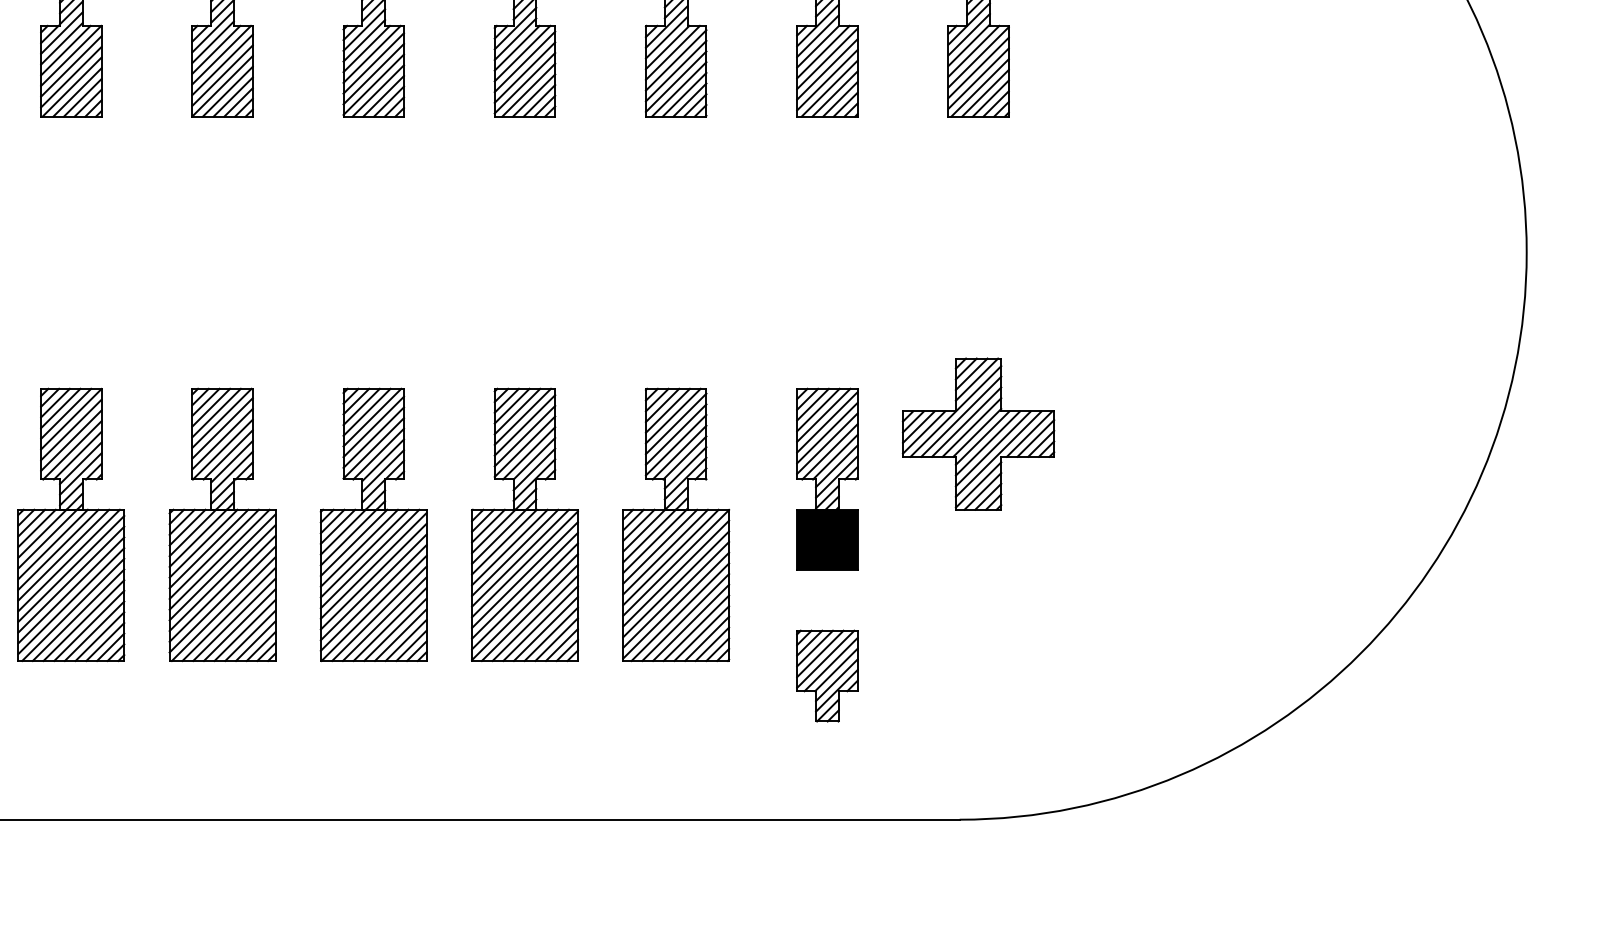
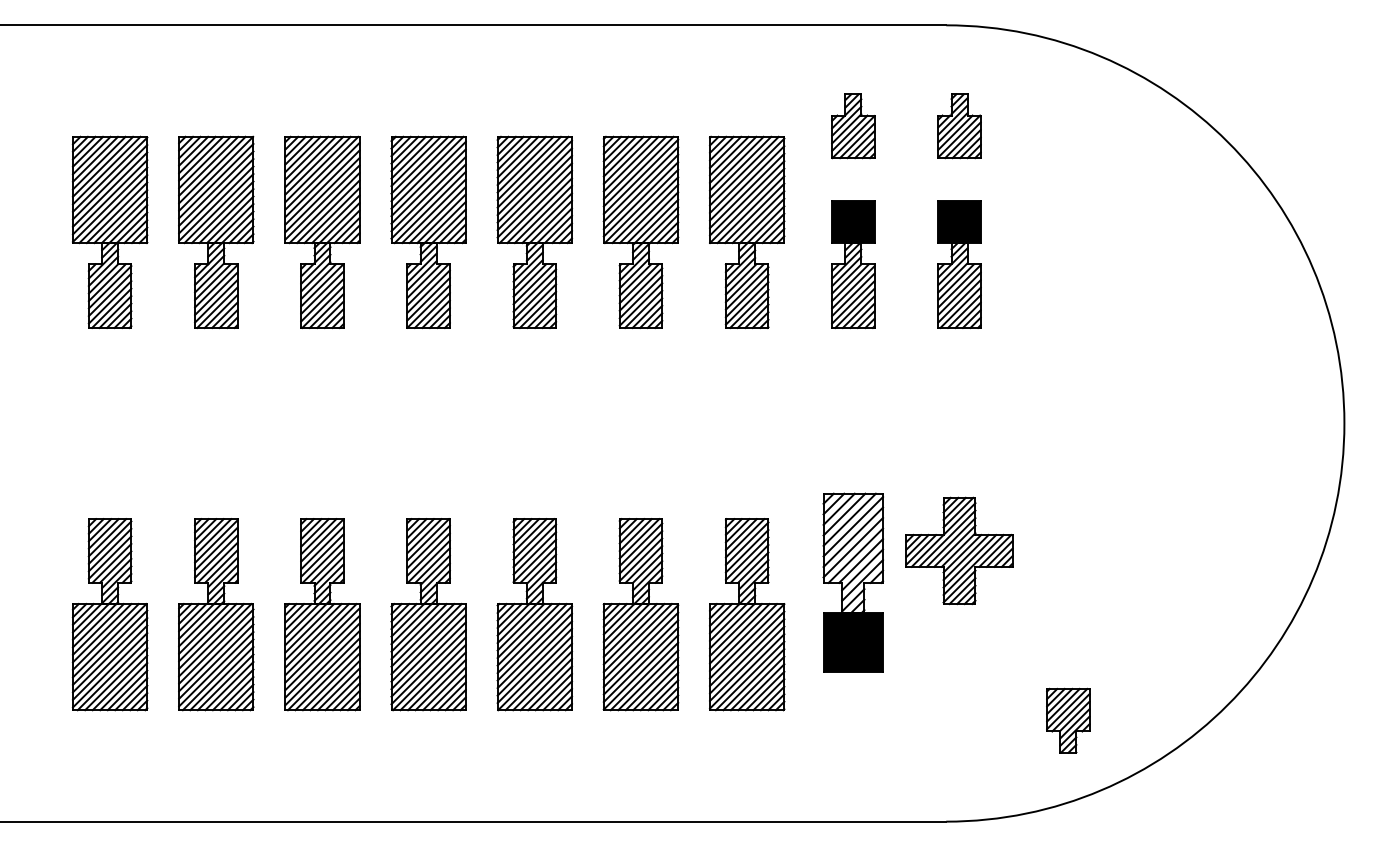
part: (827, 479) -> (853, 582), size x1.4
part: (827, 675) -> (1068, 720), moved

